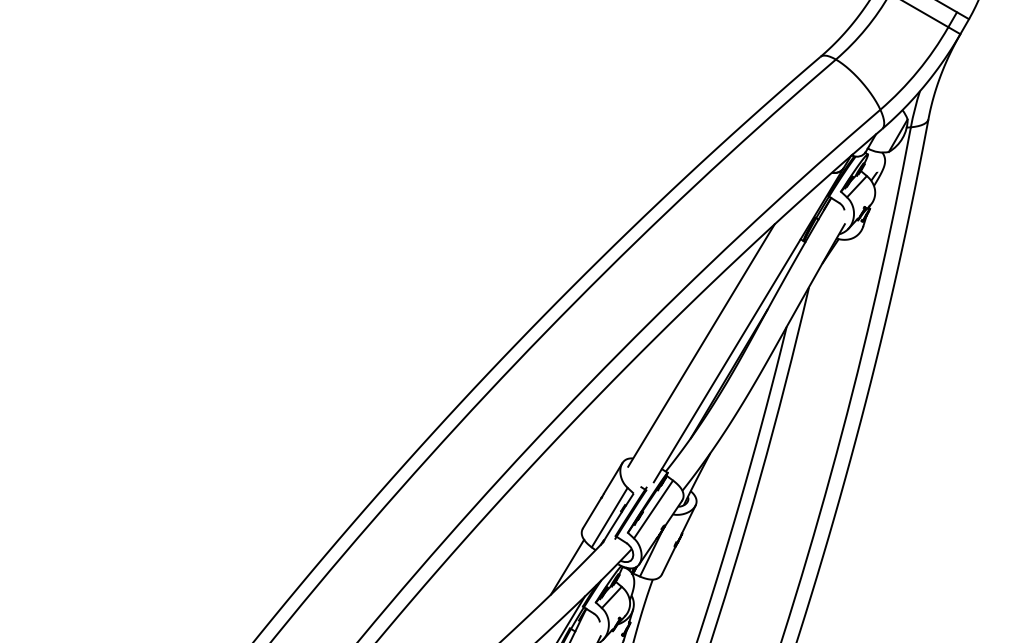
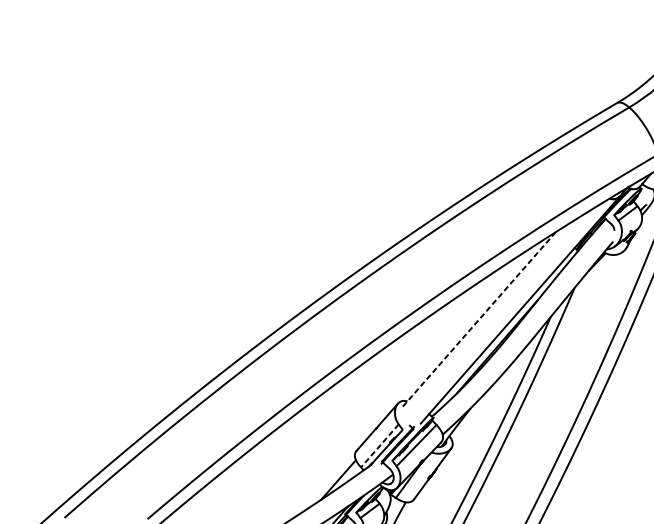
line: (701, 345) -> (479, 319), solid -> dashed
line: (609, 517) -> (379, 445), solid -> dashed

